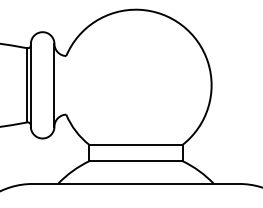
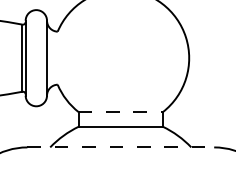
line: (135, 144) -> (120, 111), solid -> dashed
line: (136, 183) -> (121, 147), solid -> dashed

